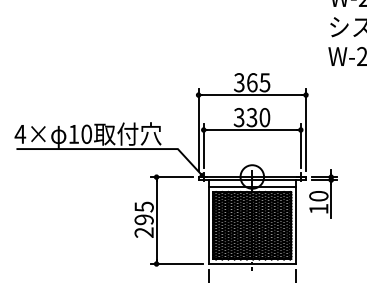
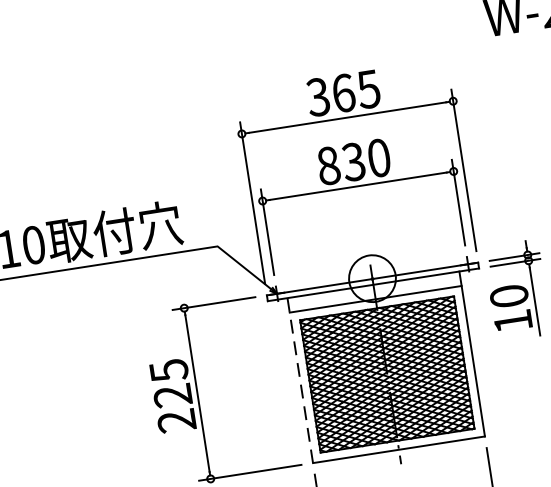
text: (238, 117) -> (327, 165), 330 -> 830
text: (144, 219) -> (173, 395), 295 -> 225
line: (208, 222) -> (300, 381), solid -> dashed

